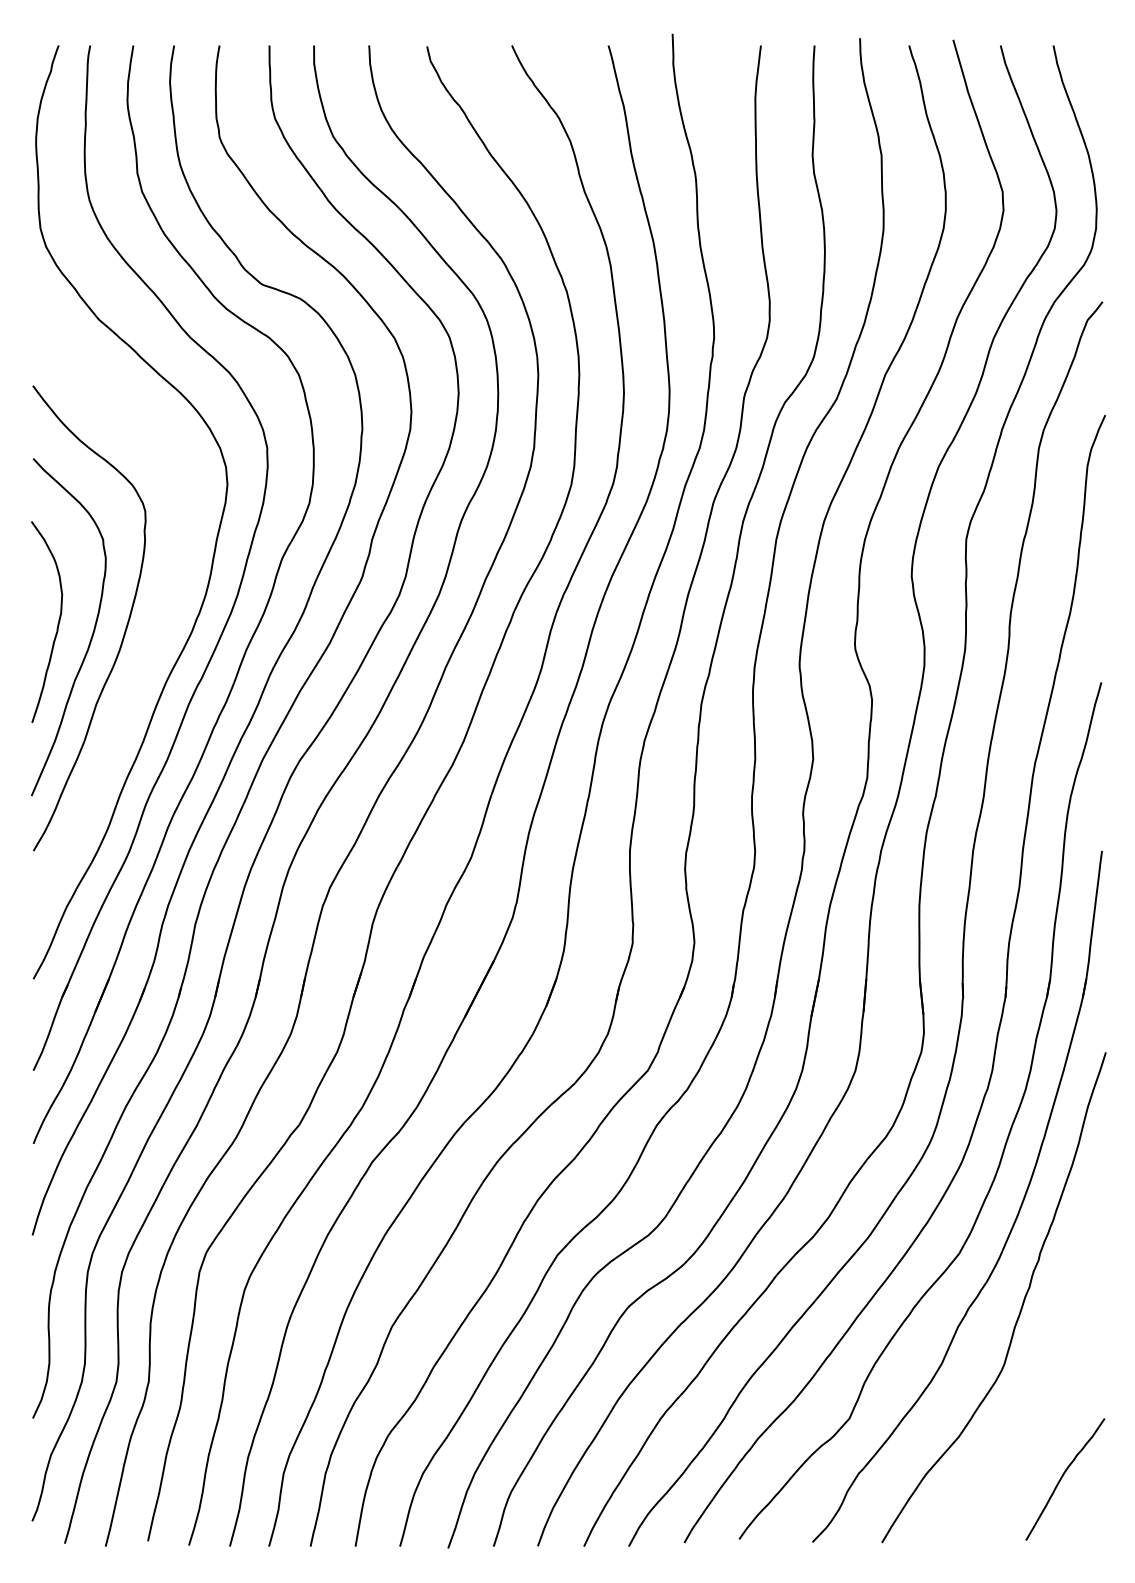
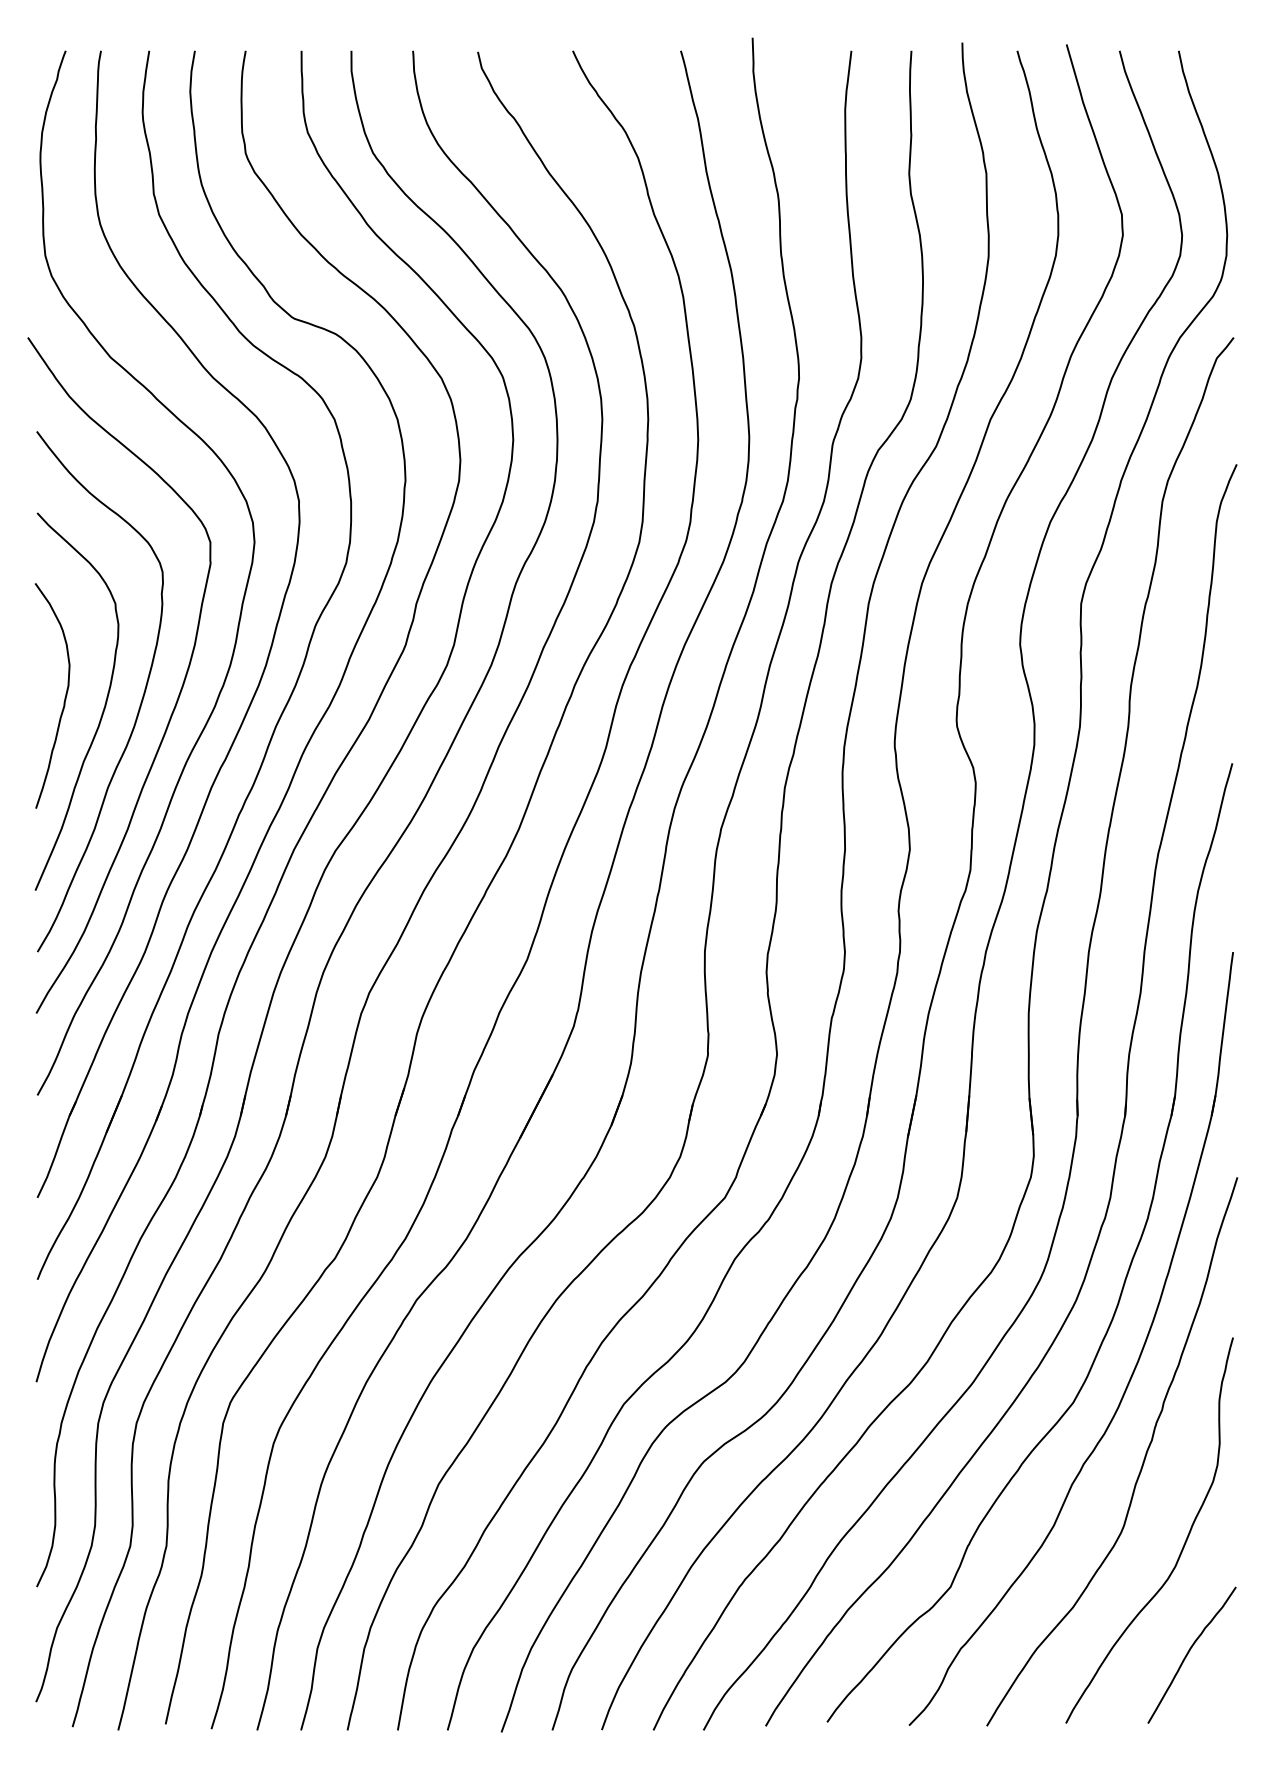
curve: (159, 620) -> (178, 694), added
curve: (1057, 1380) -> (1183, 1544), added

